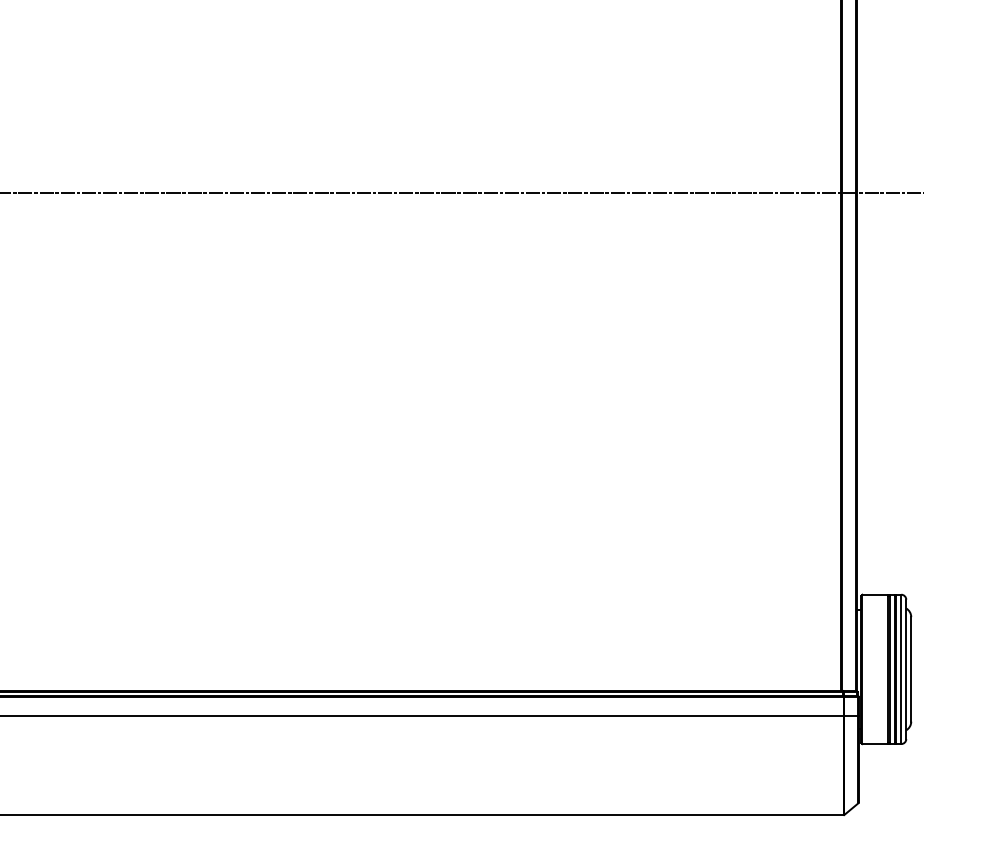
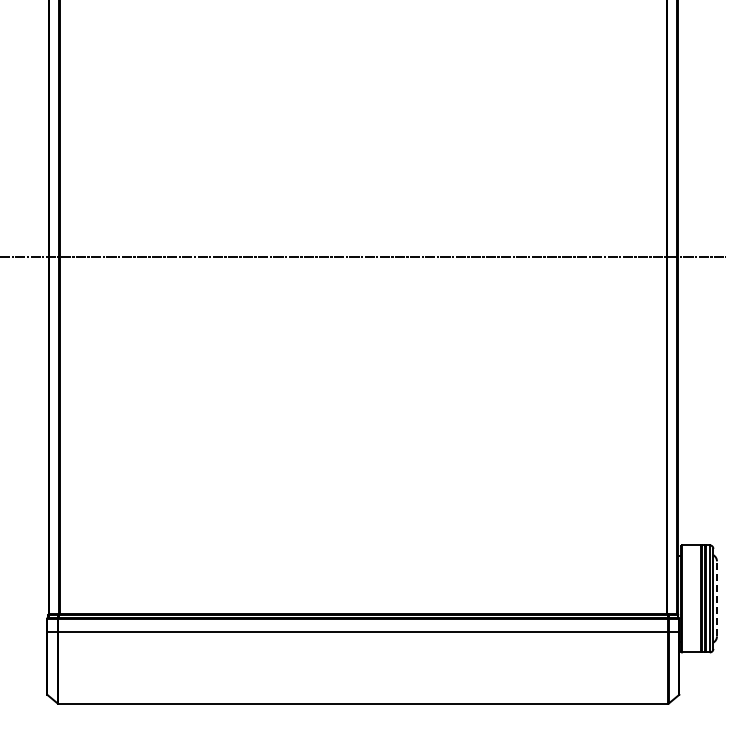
line: (911, 668) -> (717, 598), solid -> dashed

